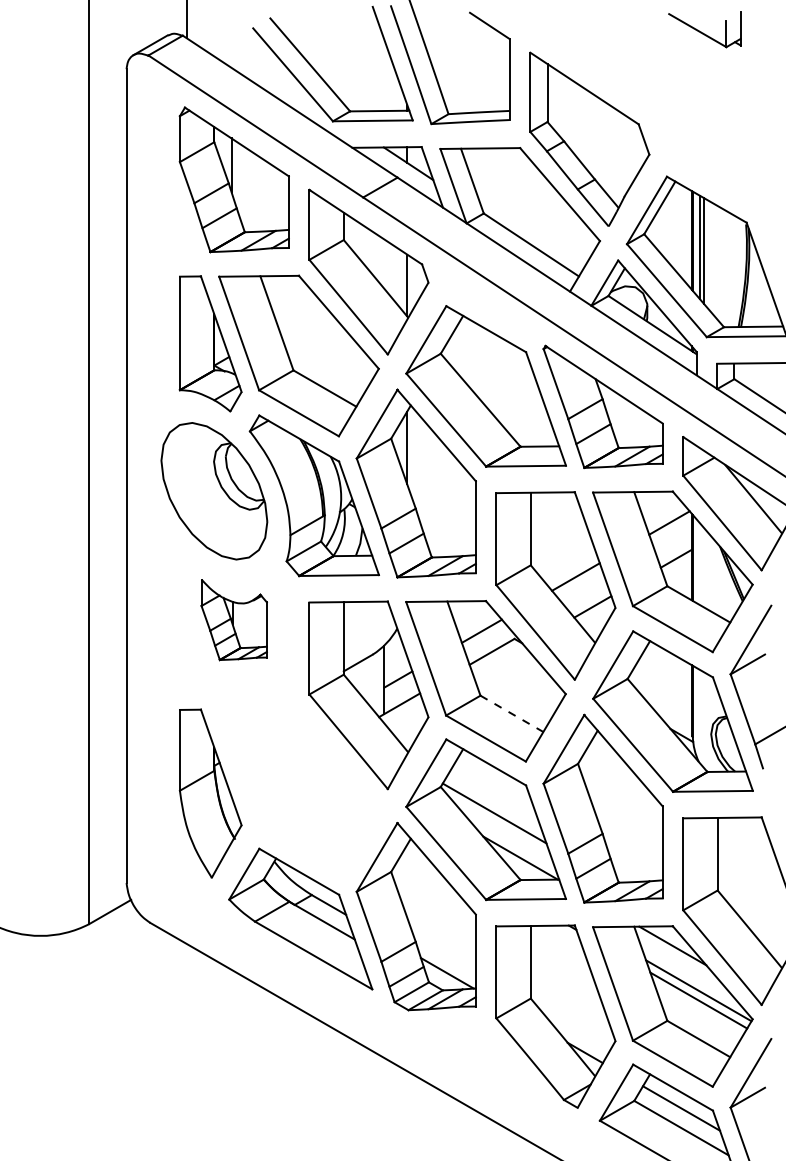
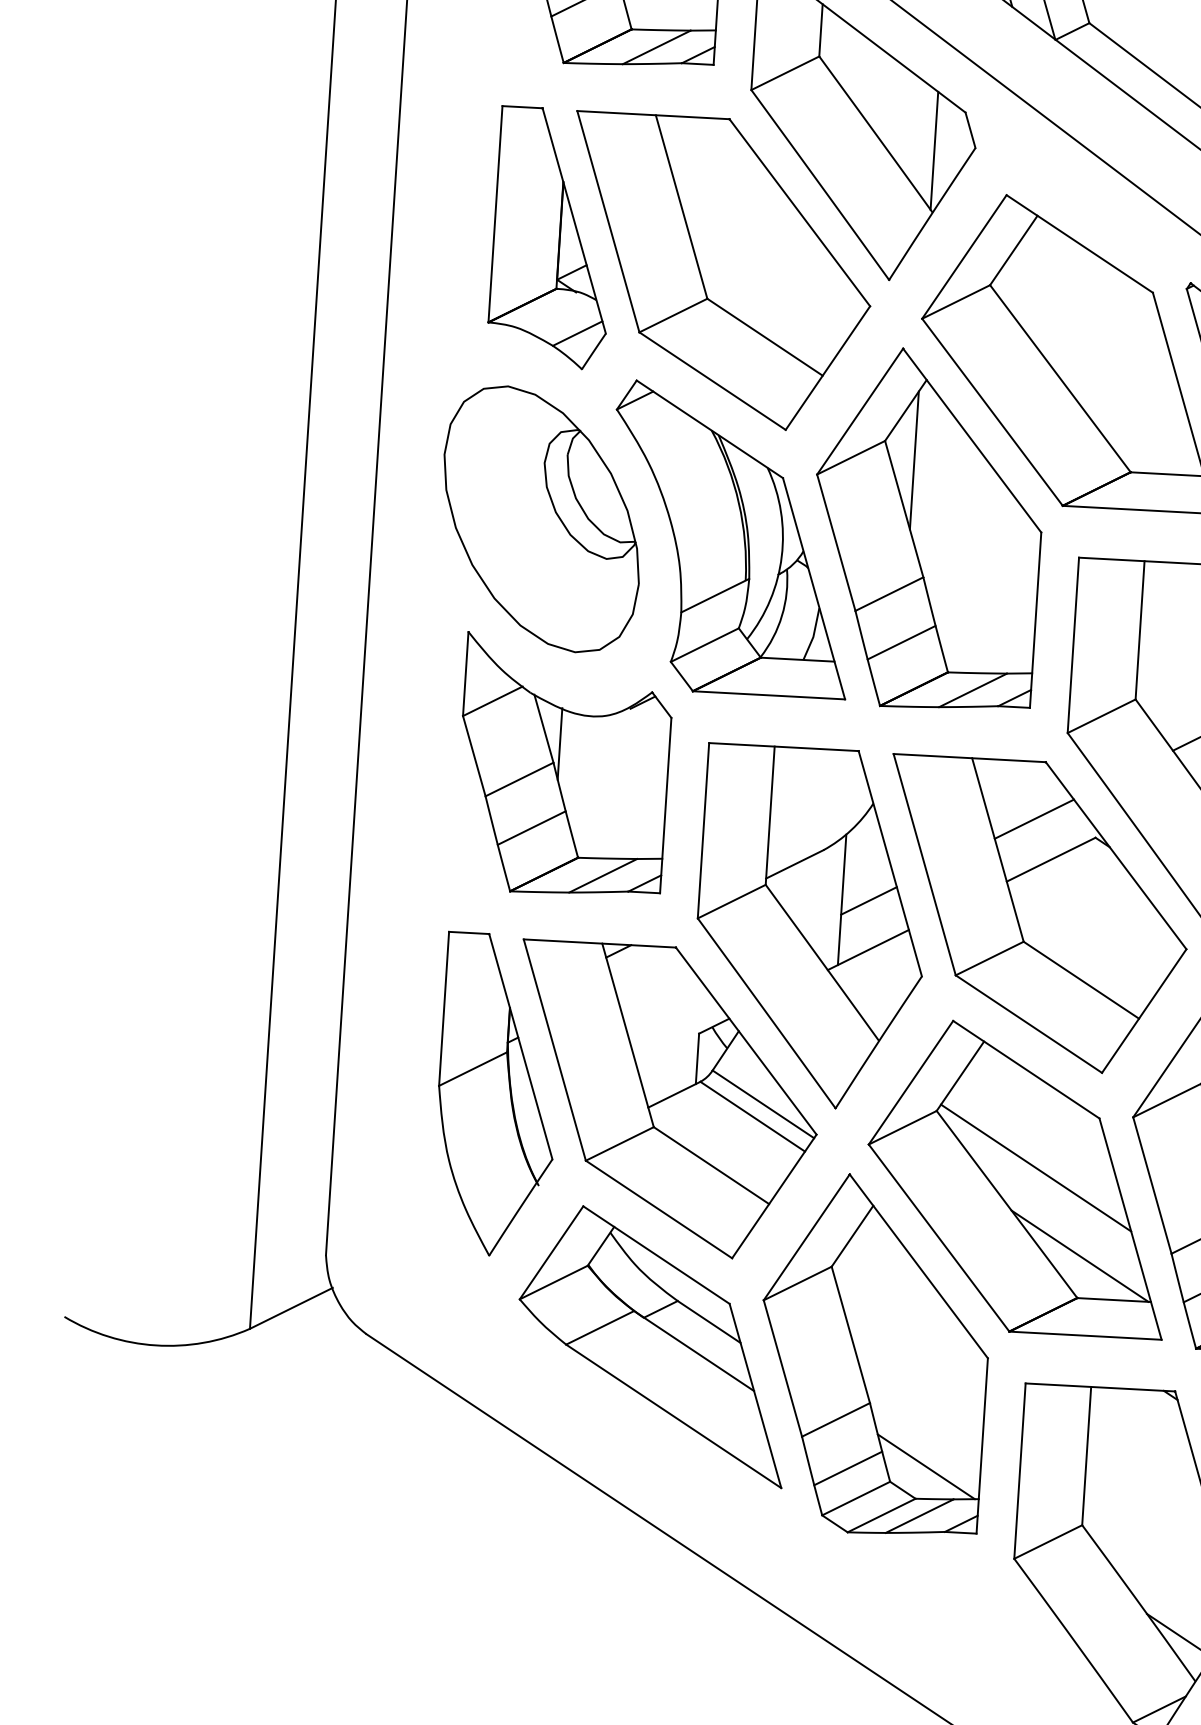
part: (233, 619) -> (562, 766), size x1.67
line: (512, 714) -> (1082, 981), dashed -> solid
part: (298, 790) -> (665, 1100), added

